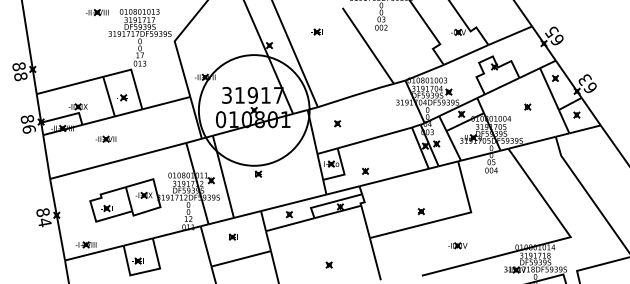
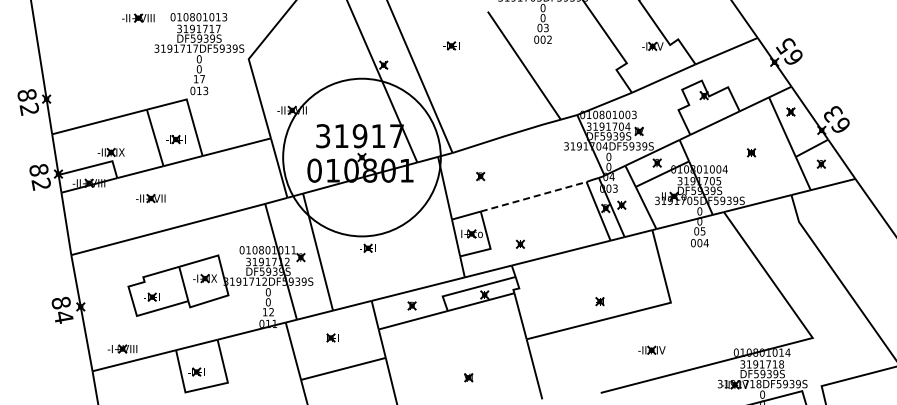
text: (20, 75) -> (29, 108), 88 -> 82
text: (29, 128) -> (41, 183), 86 -> 82
line: (374, 137) -> (533, 196), solid -> dashed

